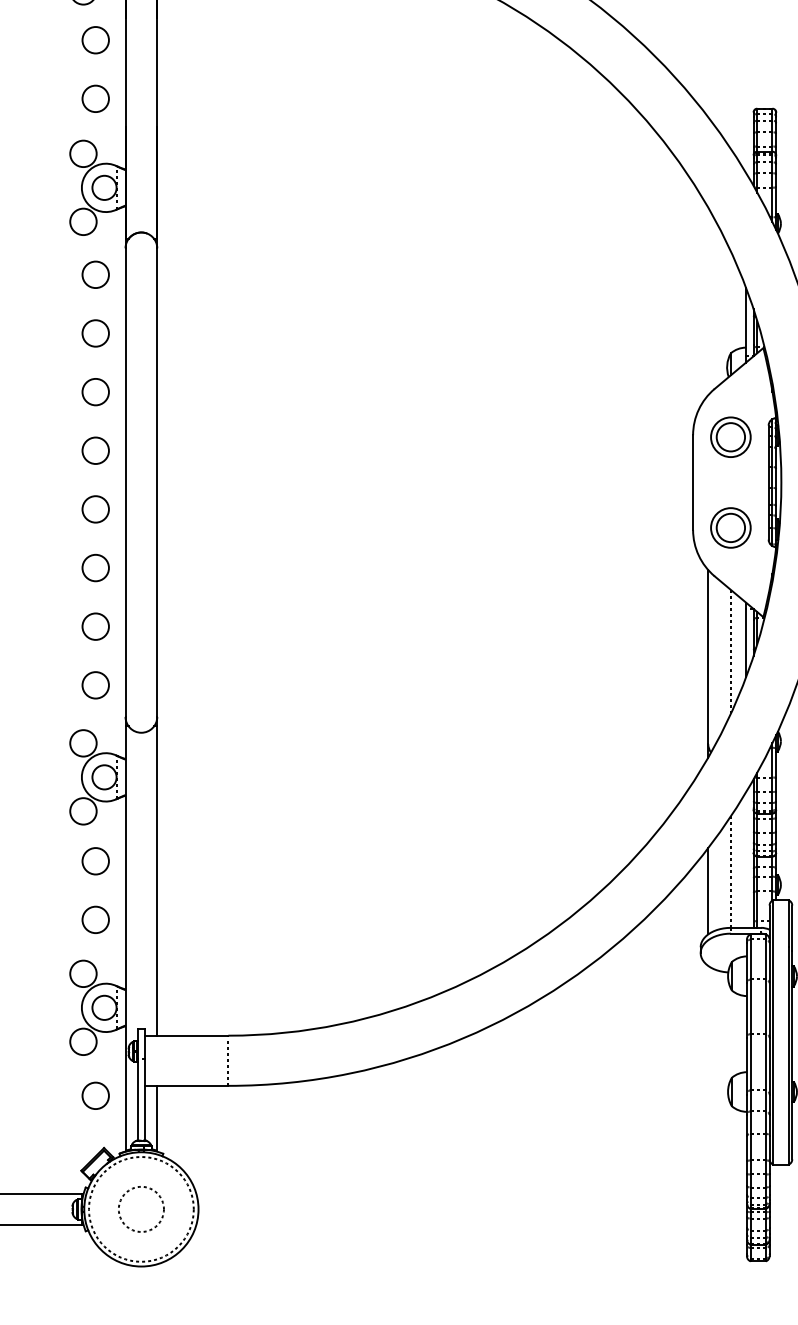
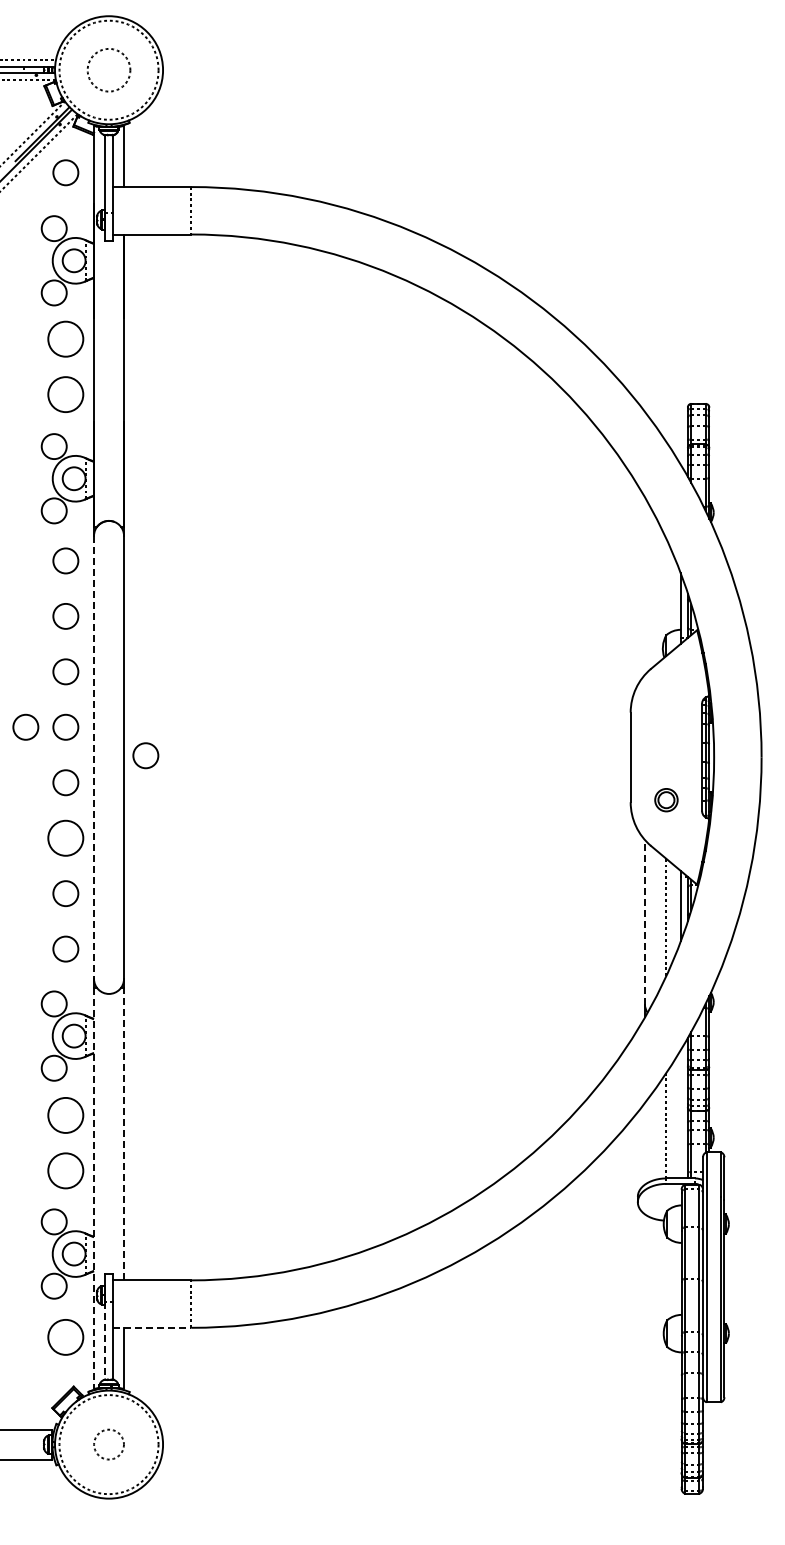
circle: (95, 39) -> (65, 338), size x1.4
circle: (95, 98) -> (65, 394), size x1.4
part: (730, 437) -> (666, 714), removed
circle: (53, 449) -> (25, 726), added
circle: (179, 480) -> (145, 755), added
line: (126, 482) -> (94, 757), solid -> dashed
part: (730, 527) -> (666, 799), size x0.6
circle: (95, 567) -> (65, 837), size x1.4
line: (707, 656) -> (644, 921), solid -> dashed
circle: (95, 861) -> (65, 1115), size x1.4
line: (157, 880) -> (124, 1133), solid -> dashed
line: (707, 890) -> (644, 1143), removed
circle: (95, 919) -> (65, 1170), size x1.4
line: (126, 938) -> (94, 1188), solid -> dashed
line: (187, 1085) -> (152, 1327), solid -> dashed
circle: (95, 1095) -> (65, 1336), size x1.4
line: (137, 1099) -> (105, 1340), solid -> dashed
circle: (140, 1209) -> (108, 1444), size x0.7

